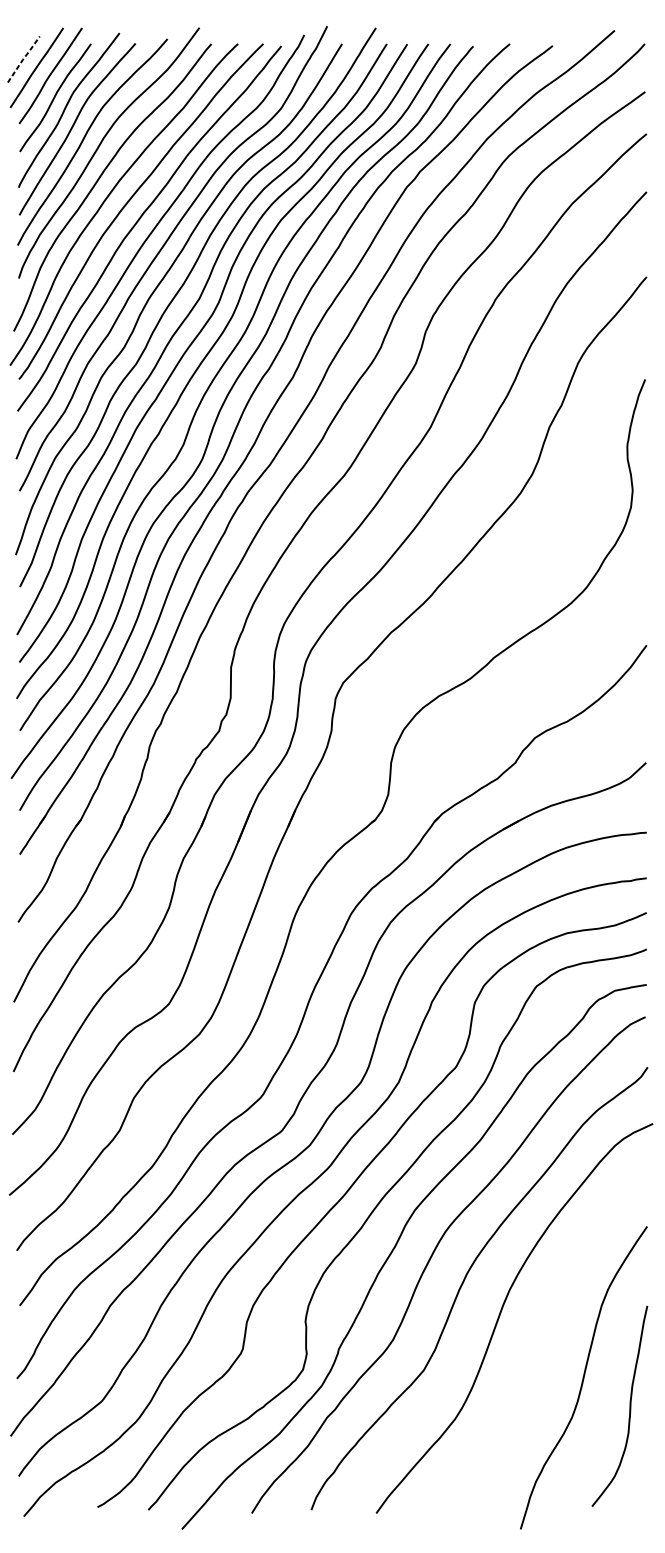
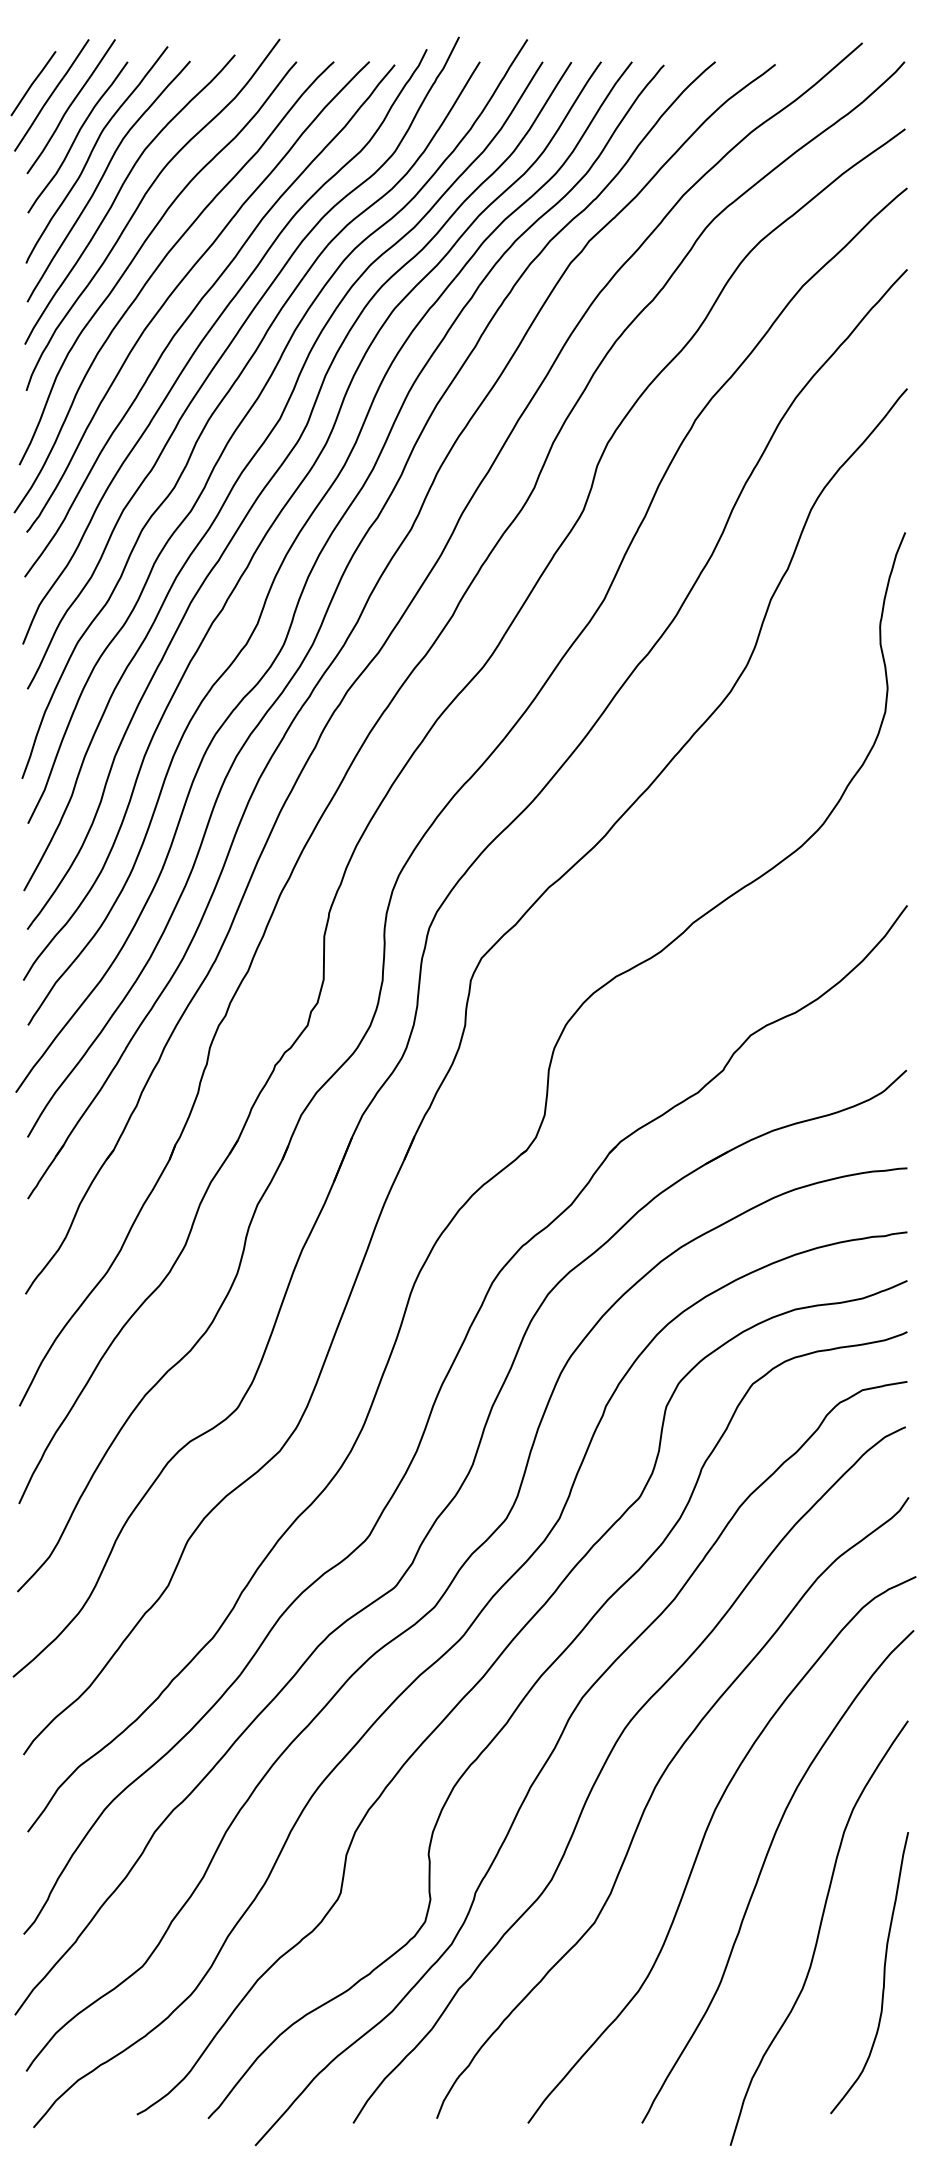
line: (23, 58) -> (33, 82), dashed -> solid
curve: (543, 1333) -> (762, 1870), added

